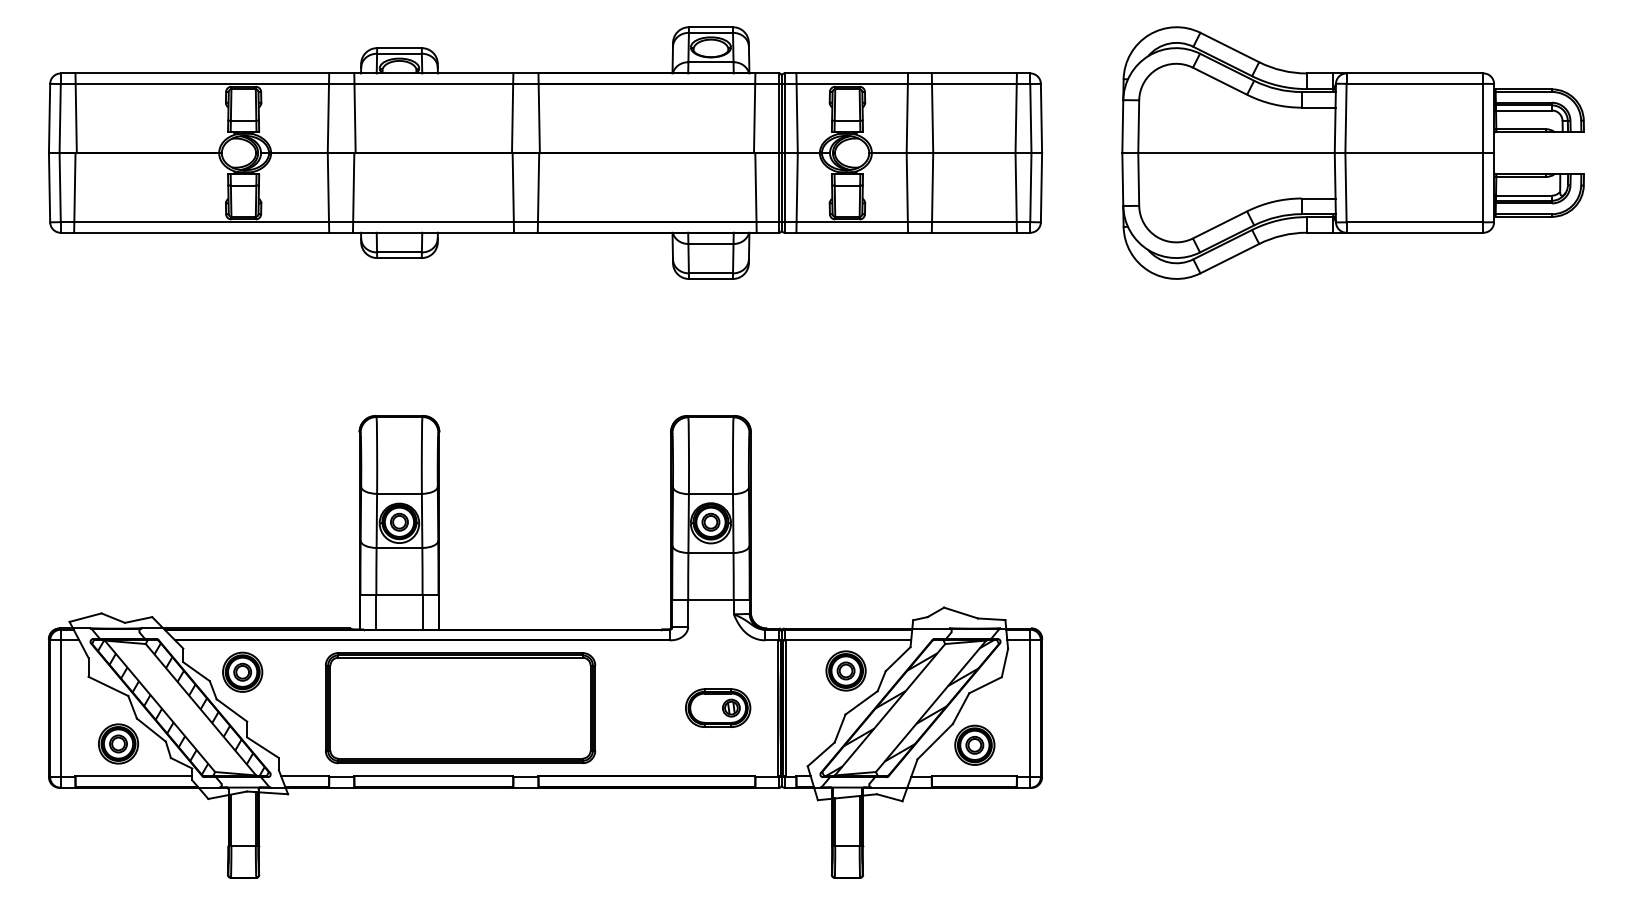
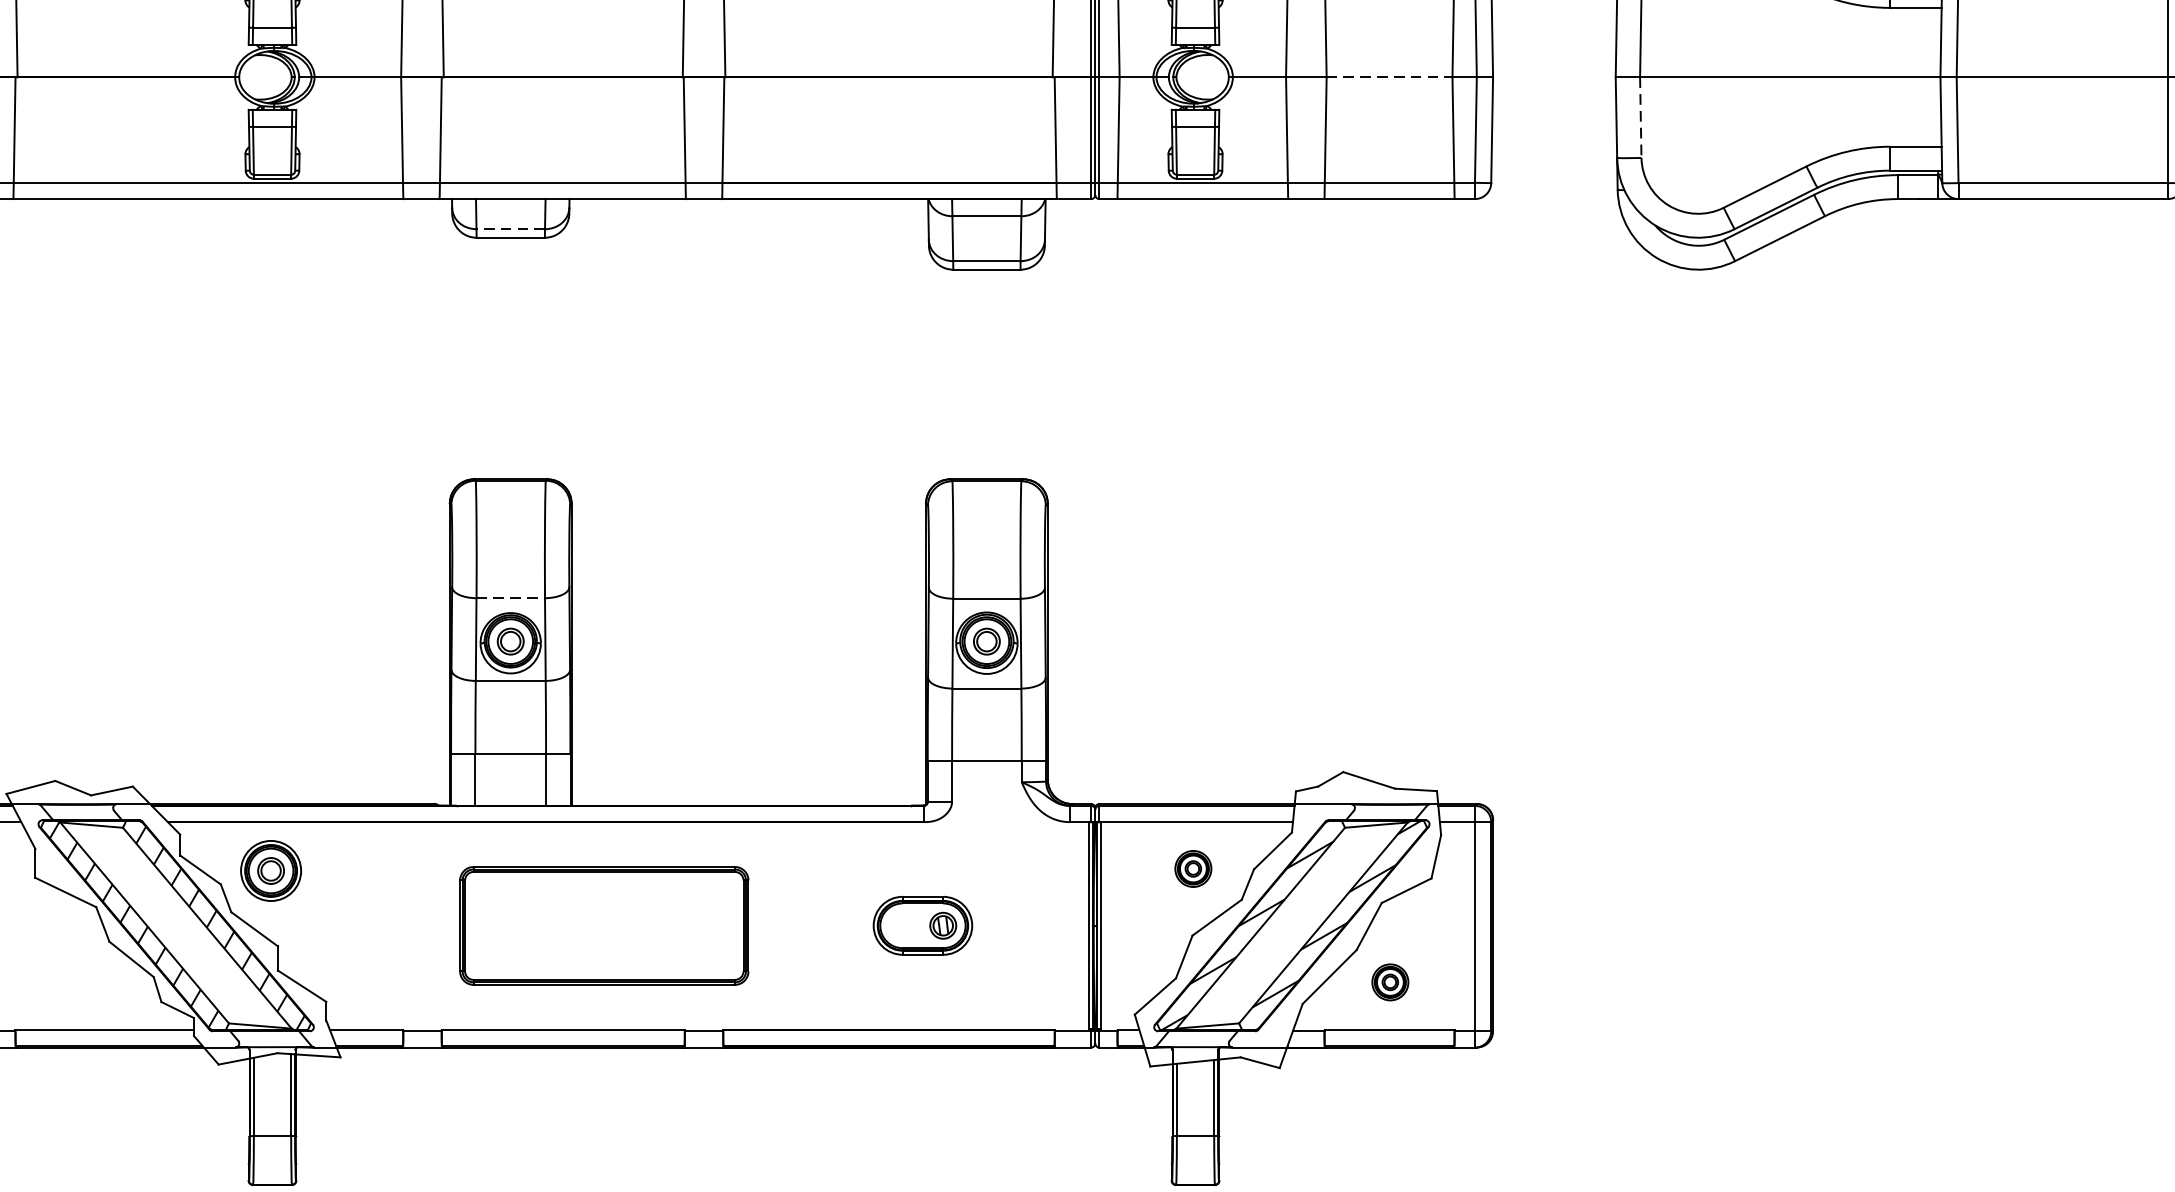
line: (974, 153) -> (1389, 77), solid -> dashed
line: (1138, 179) -> (1640, 117), solid -> dashed
line: (398, 252) -> (509, 229), solid -> dashed
line: (399, 493) -> (510, 597), solid -> dashed
part: (845, 670) -> (1192, 868), size x0.6
part: (718, 707) -> (923, 924), moved
part: (460, 708) -> (604, 926), size x0.7
part: (118, 743) -> (81, 979), removed
part: (974, 744) -> (1389, 981), size x0.6

